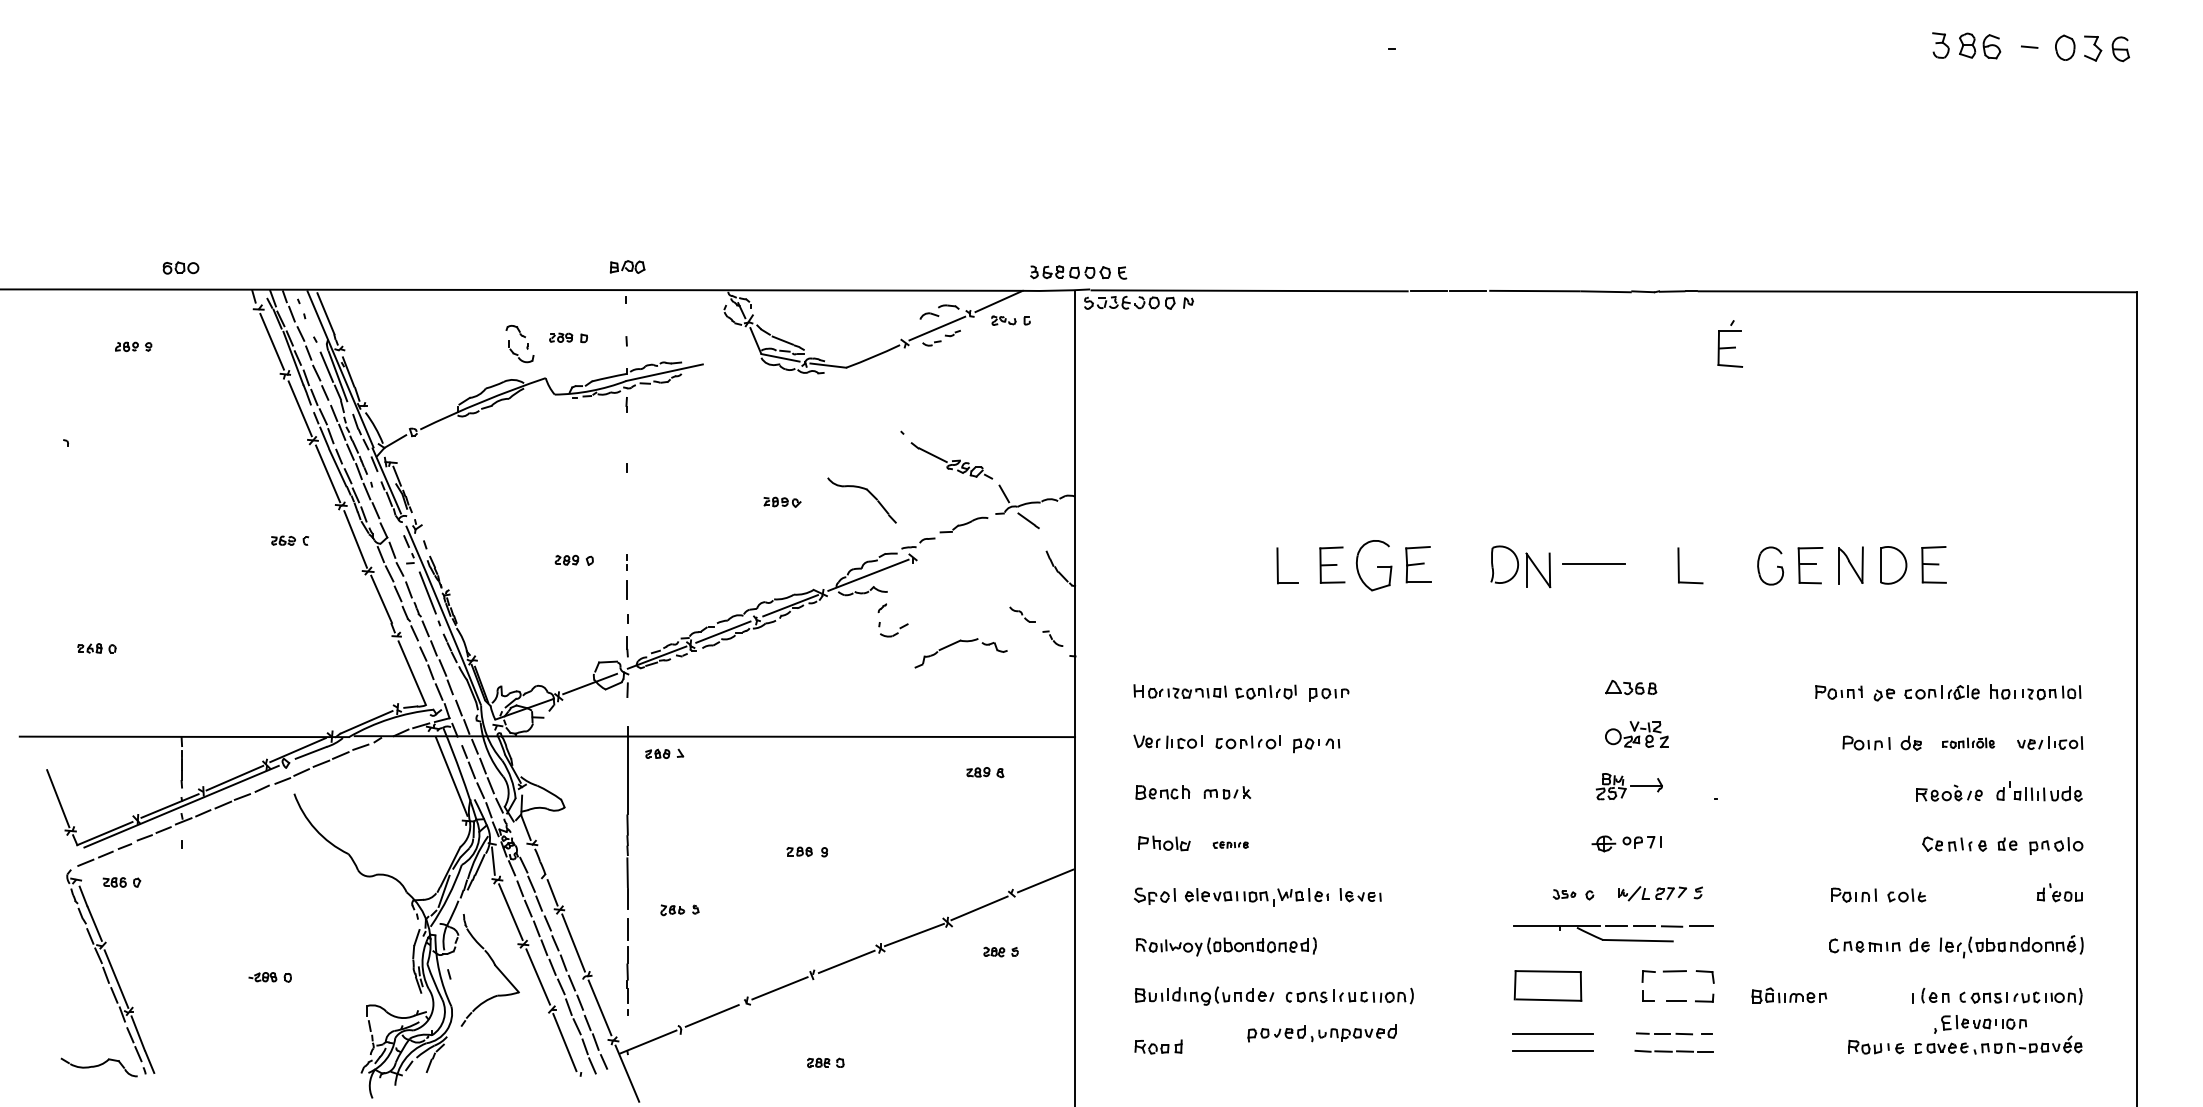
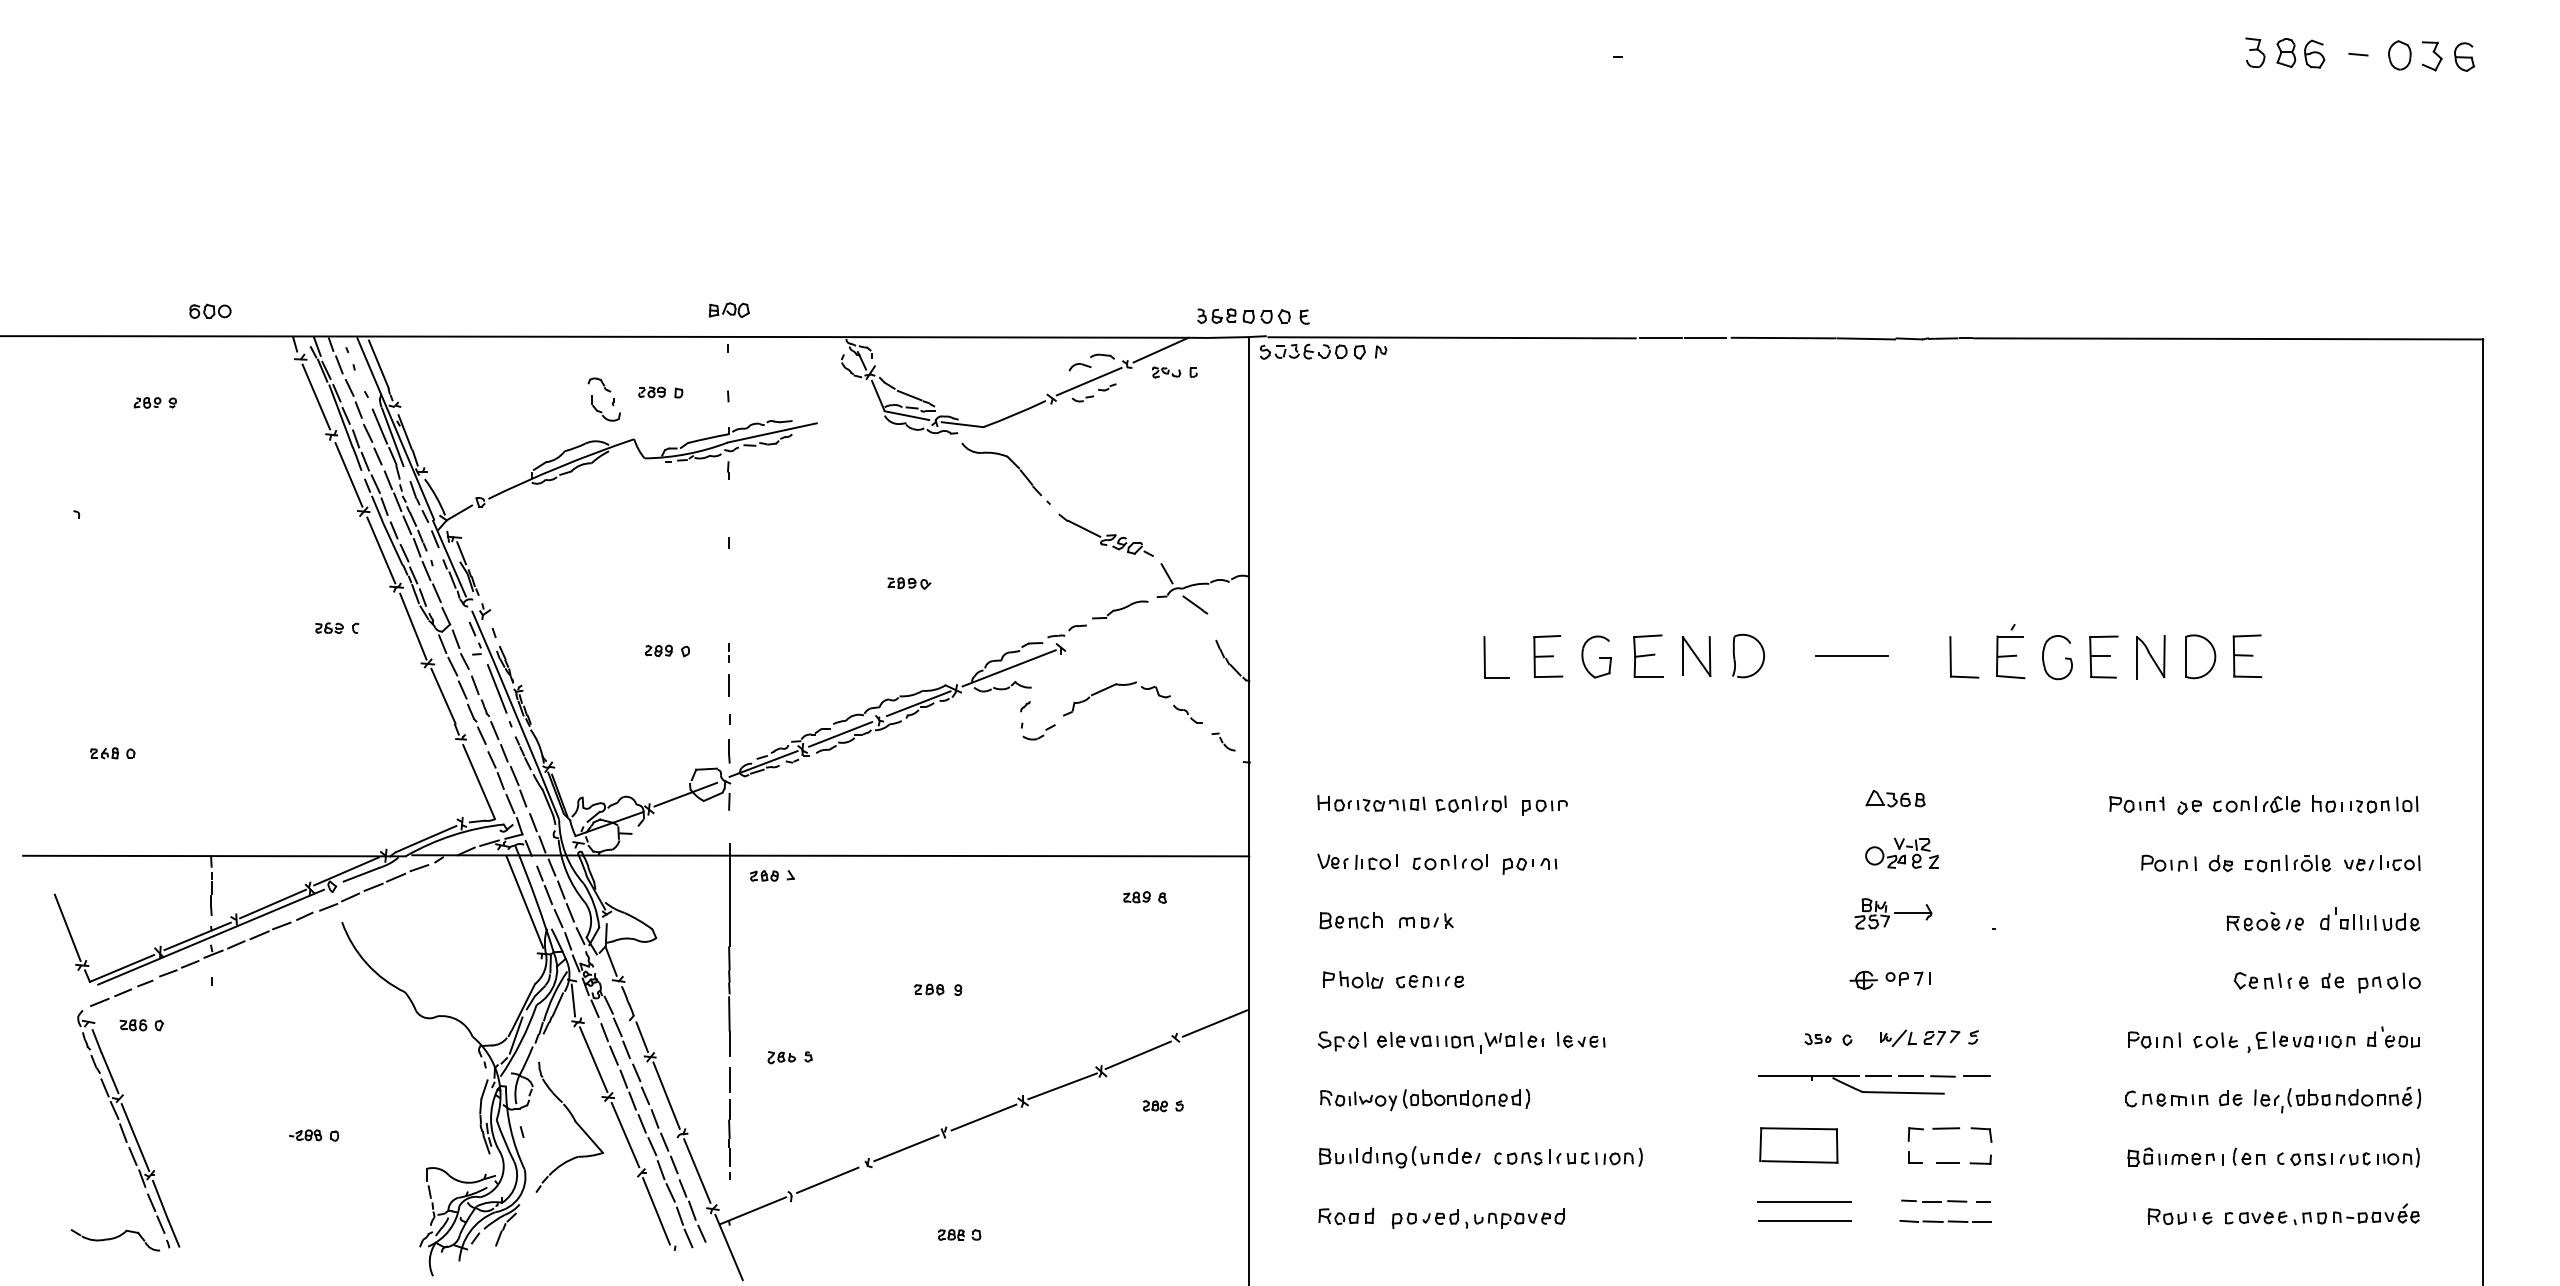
part: (1730, 343) -> (2010, 651), moved
part: (868, 492) -> (1009, 460), moved
part: (1373, 565) -> (1596, 656), size x0.71
part: (1538, 570) -> (1696, 656), moved
part: (956, 643) -> (1111, 687), moved
part: (1968, 743) -> (2287, 863), size x1.43
part: (1231, 844) -> (1430, 981), size x1.67
part: (1788, 995) -> (2170, 1156), moved
part: (1980, 1023) -> (2301, 1041), moved
part: (1321, 1033) -> (1477, 1218), moved

